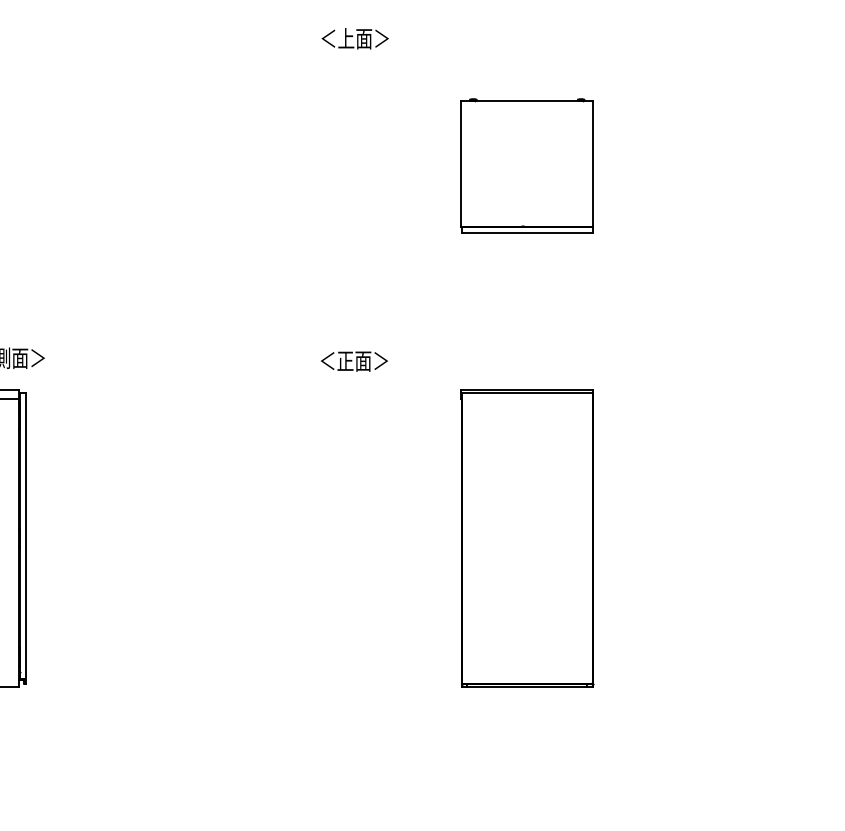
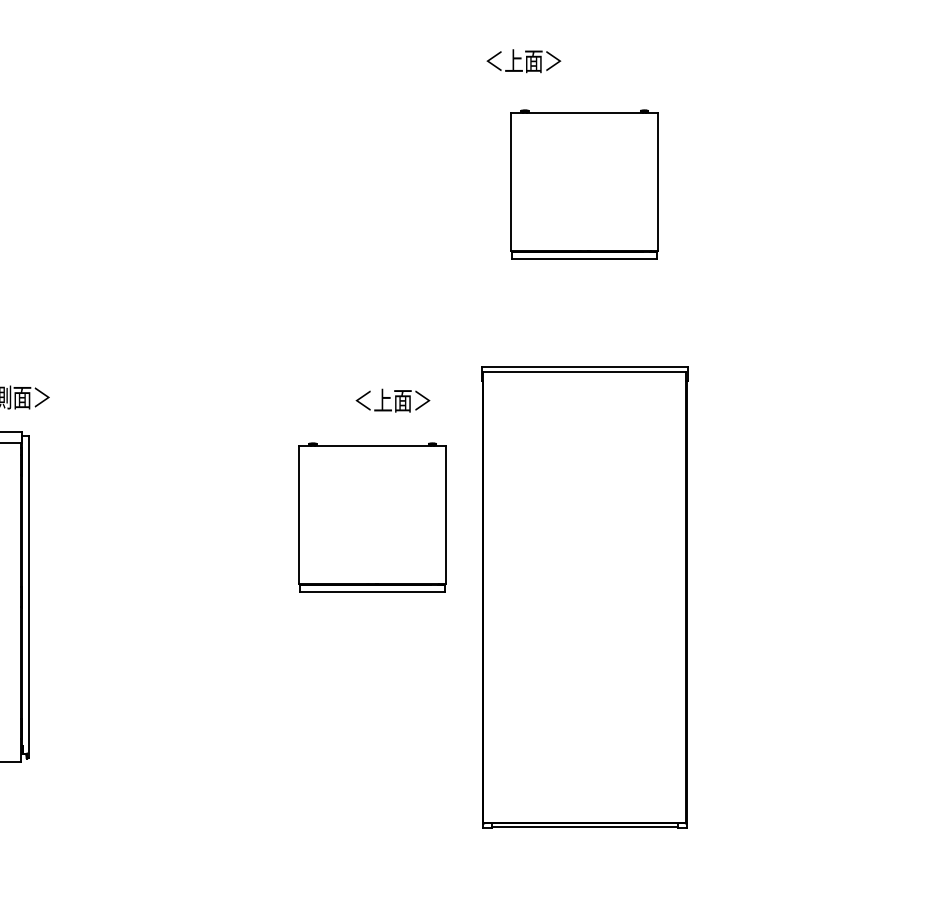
text: (354, 39) -> (523, 61), moved
text: (344, 359) -> (382, 398), ＜正面＞ -> ＜上面＞
part: (335, 466) -> (372, 517), added
part: (527, 537) -> (584, 596), size x1.4

